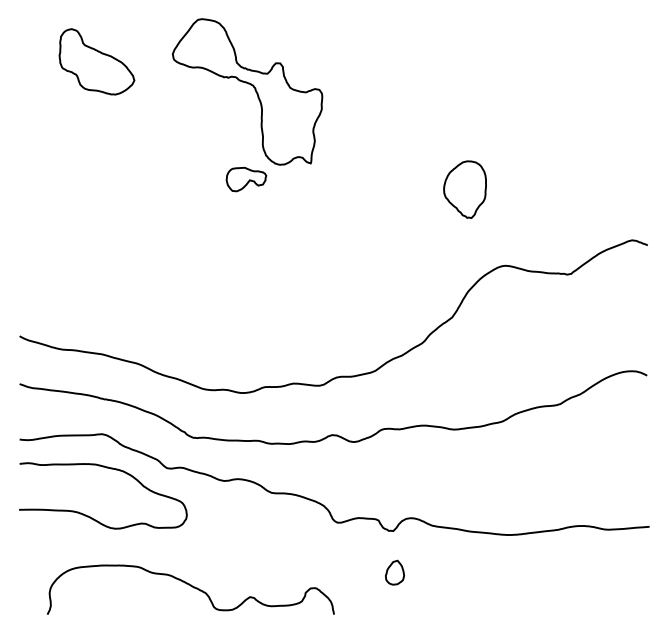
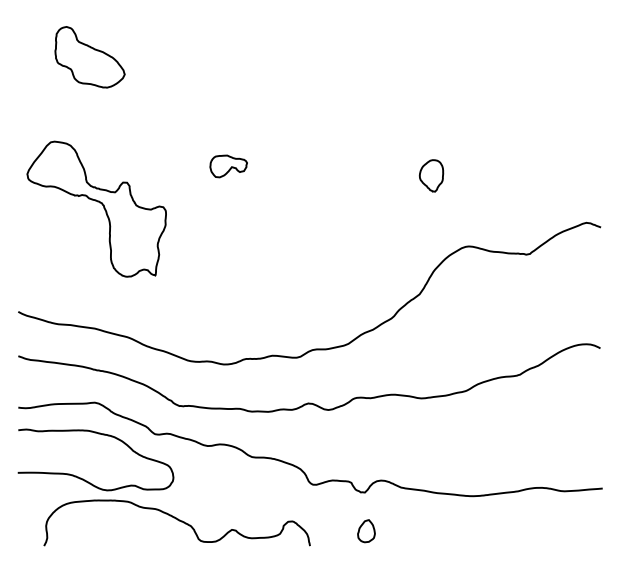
part: (247, 91) -> (96, 208), moved
part: (465, 189) -> (431, 175), size x0.6
curve: (191, 587) -> (177, 520), moved

